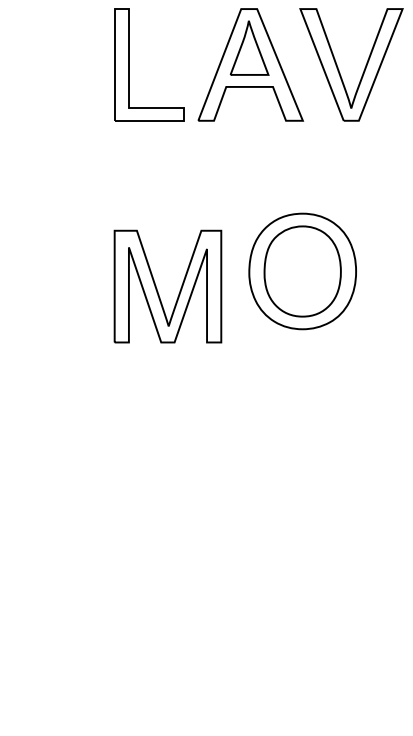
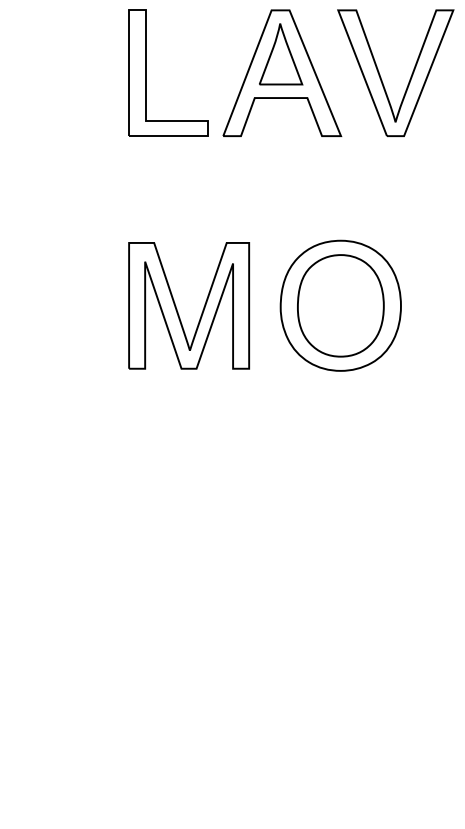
part: (157, 289) -> (177, 309), moved

